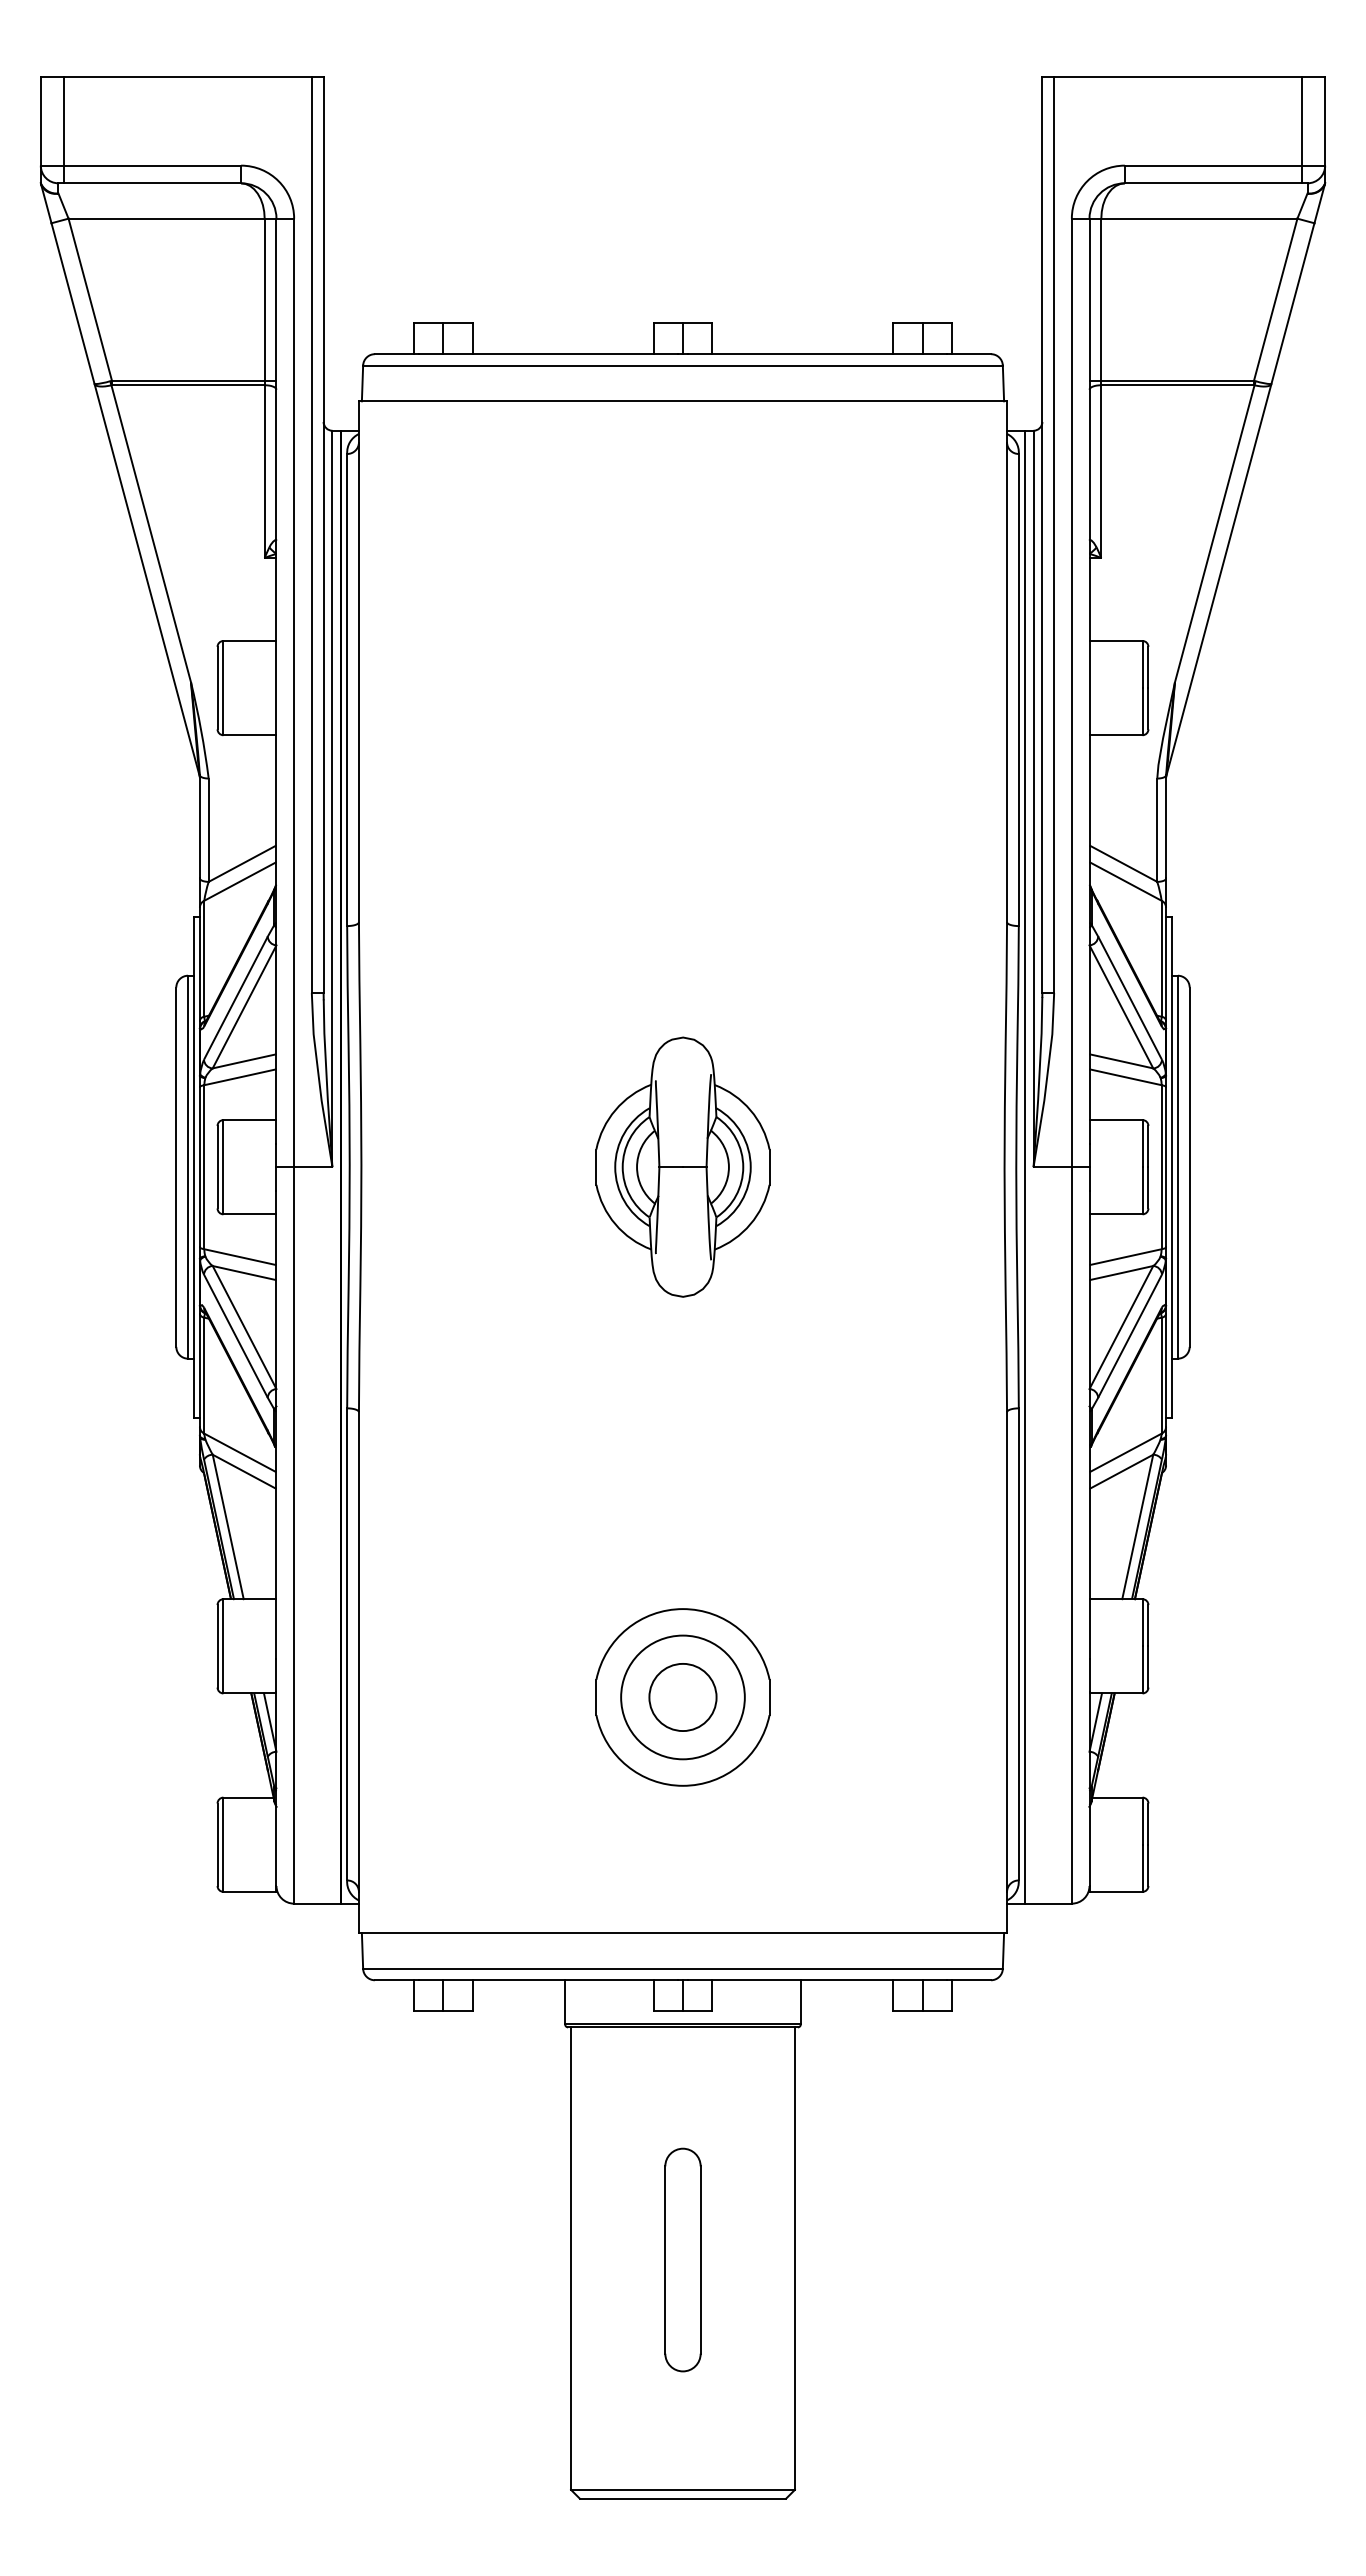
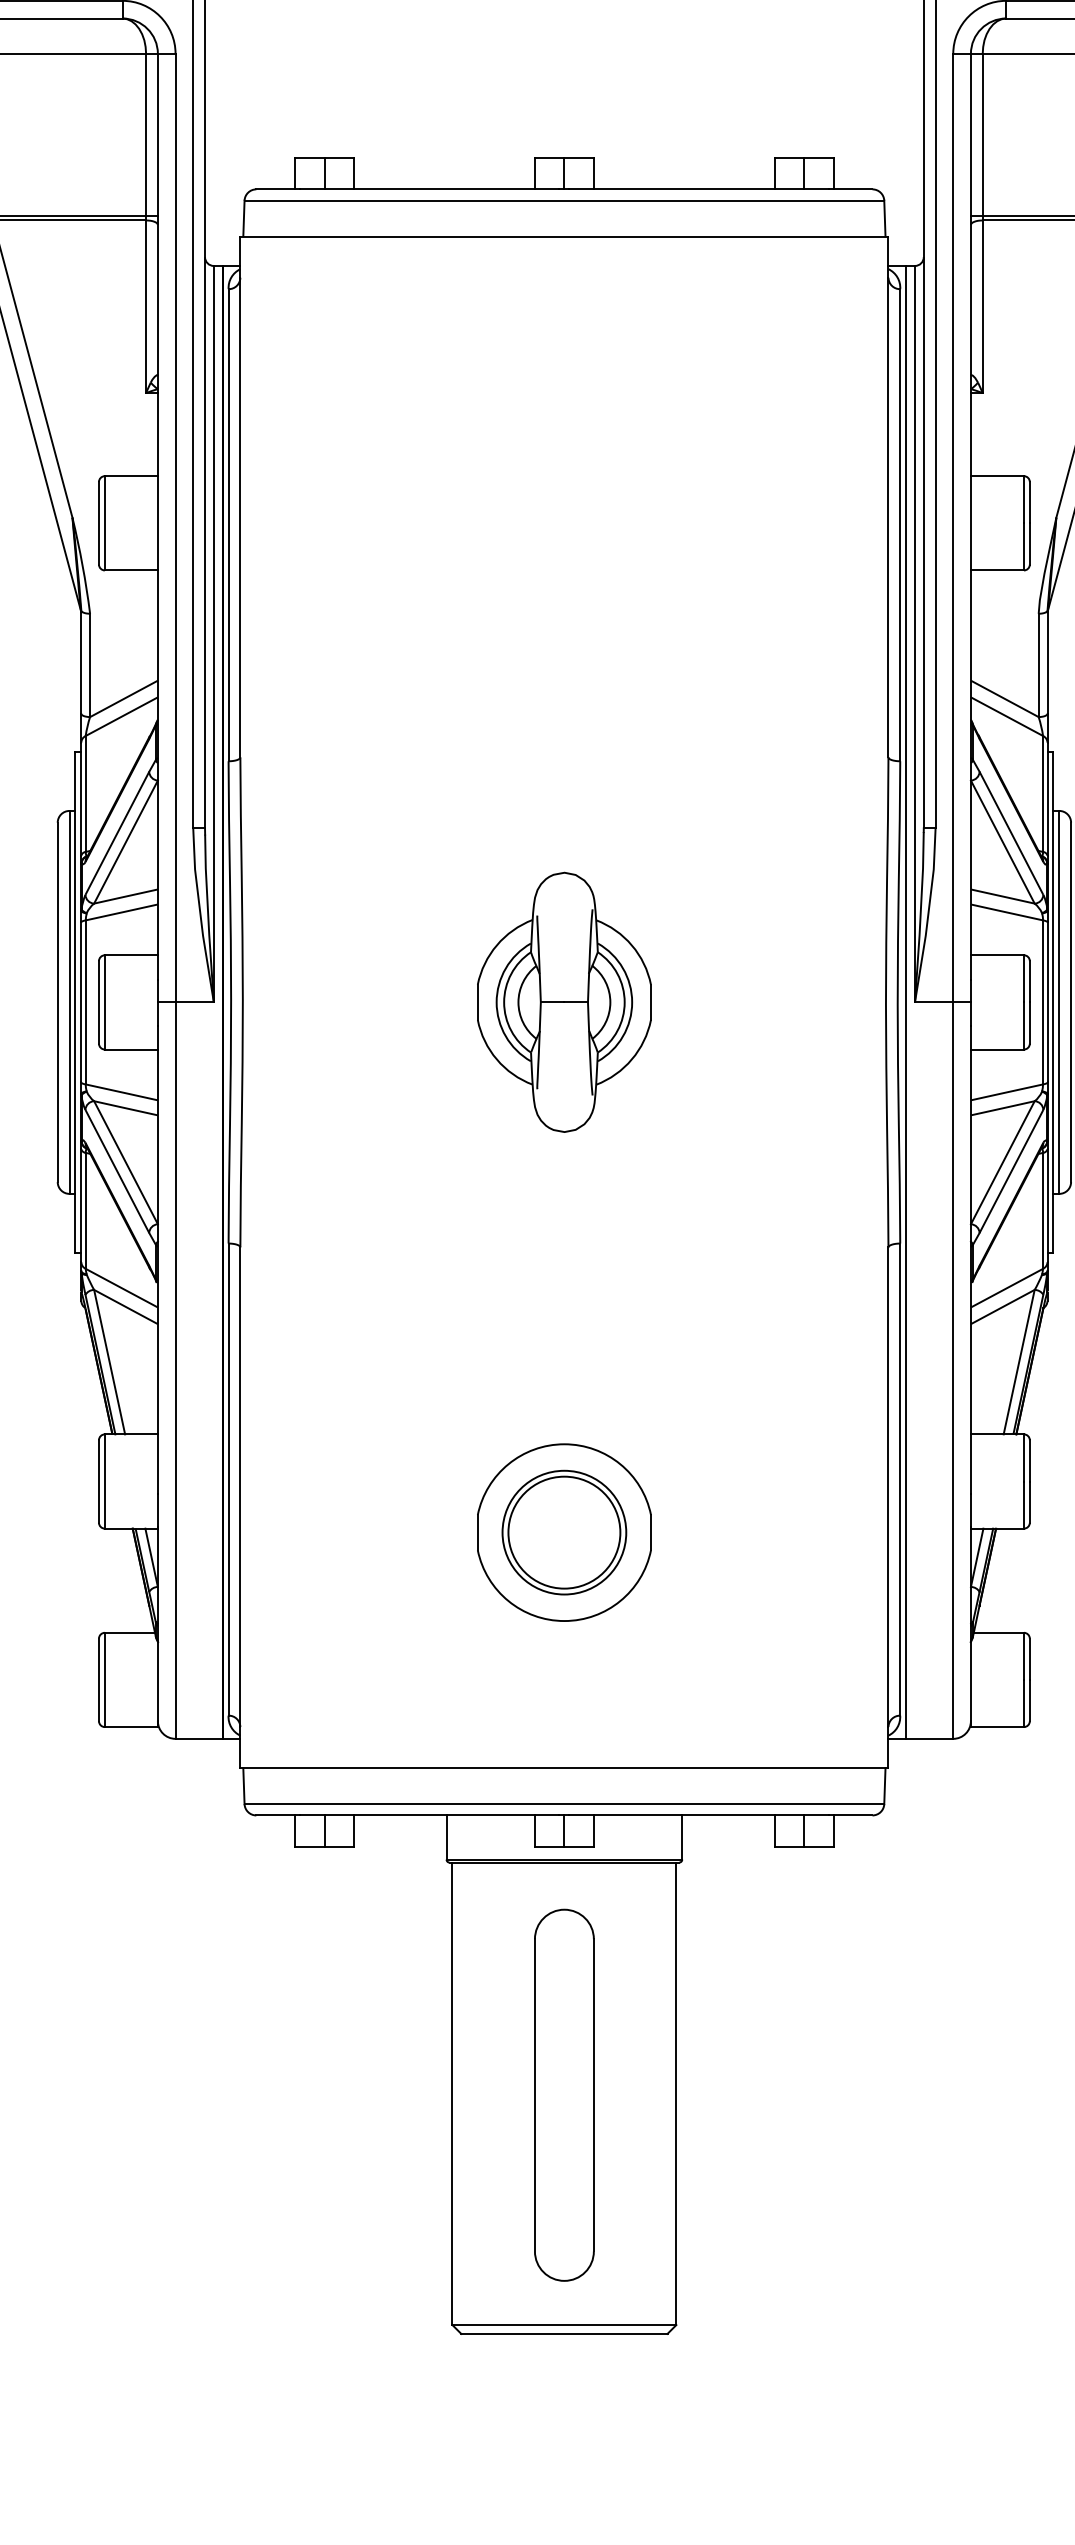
circle: (682, 1697) -> (563, 1532), size x1.67
part: (682, 2259) -> (563, 2094), size x1.67

